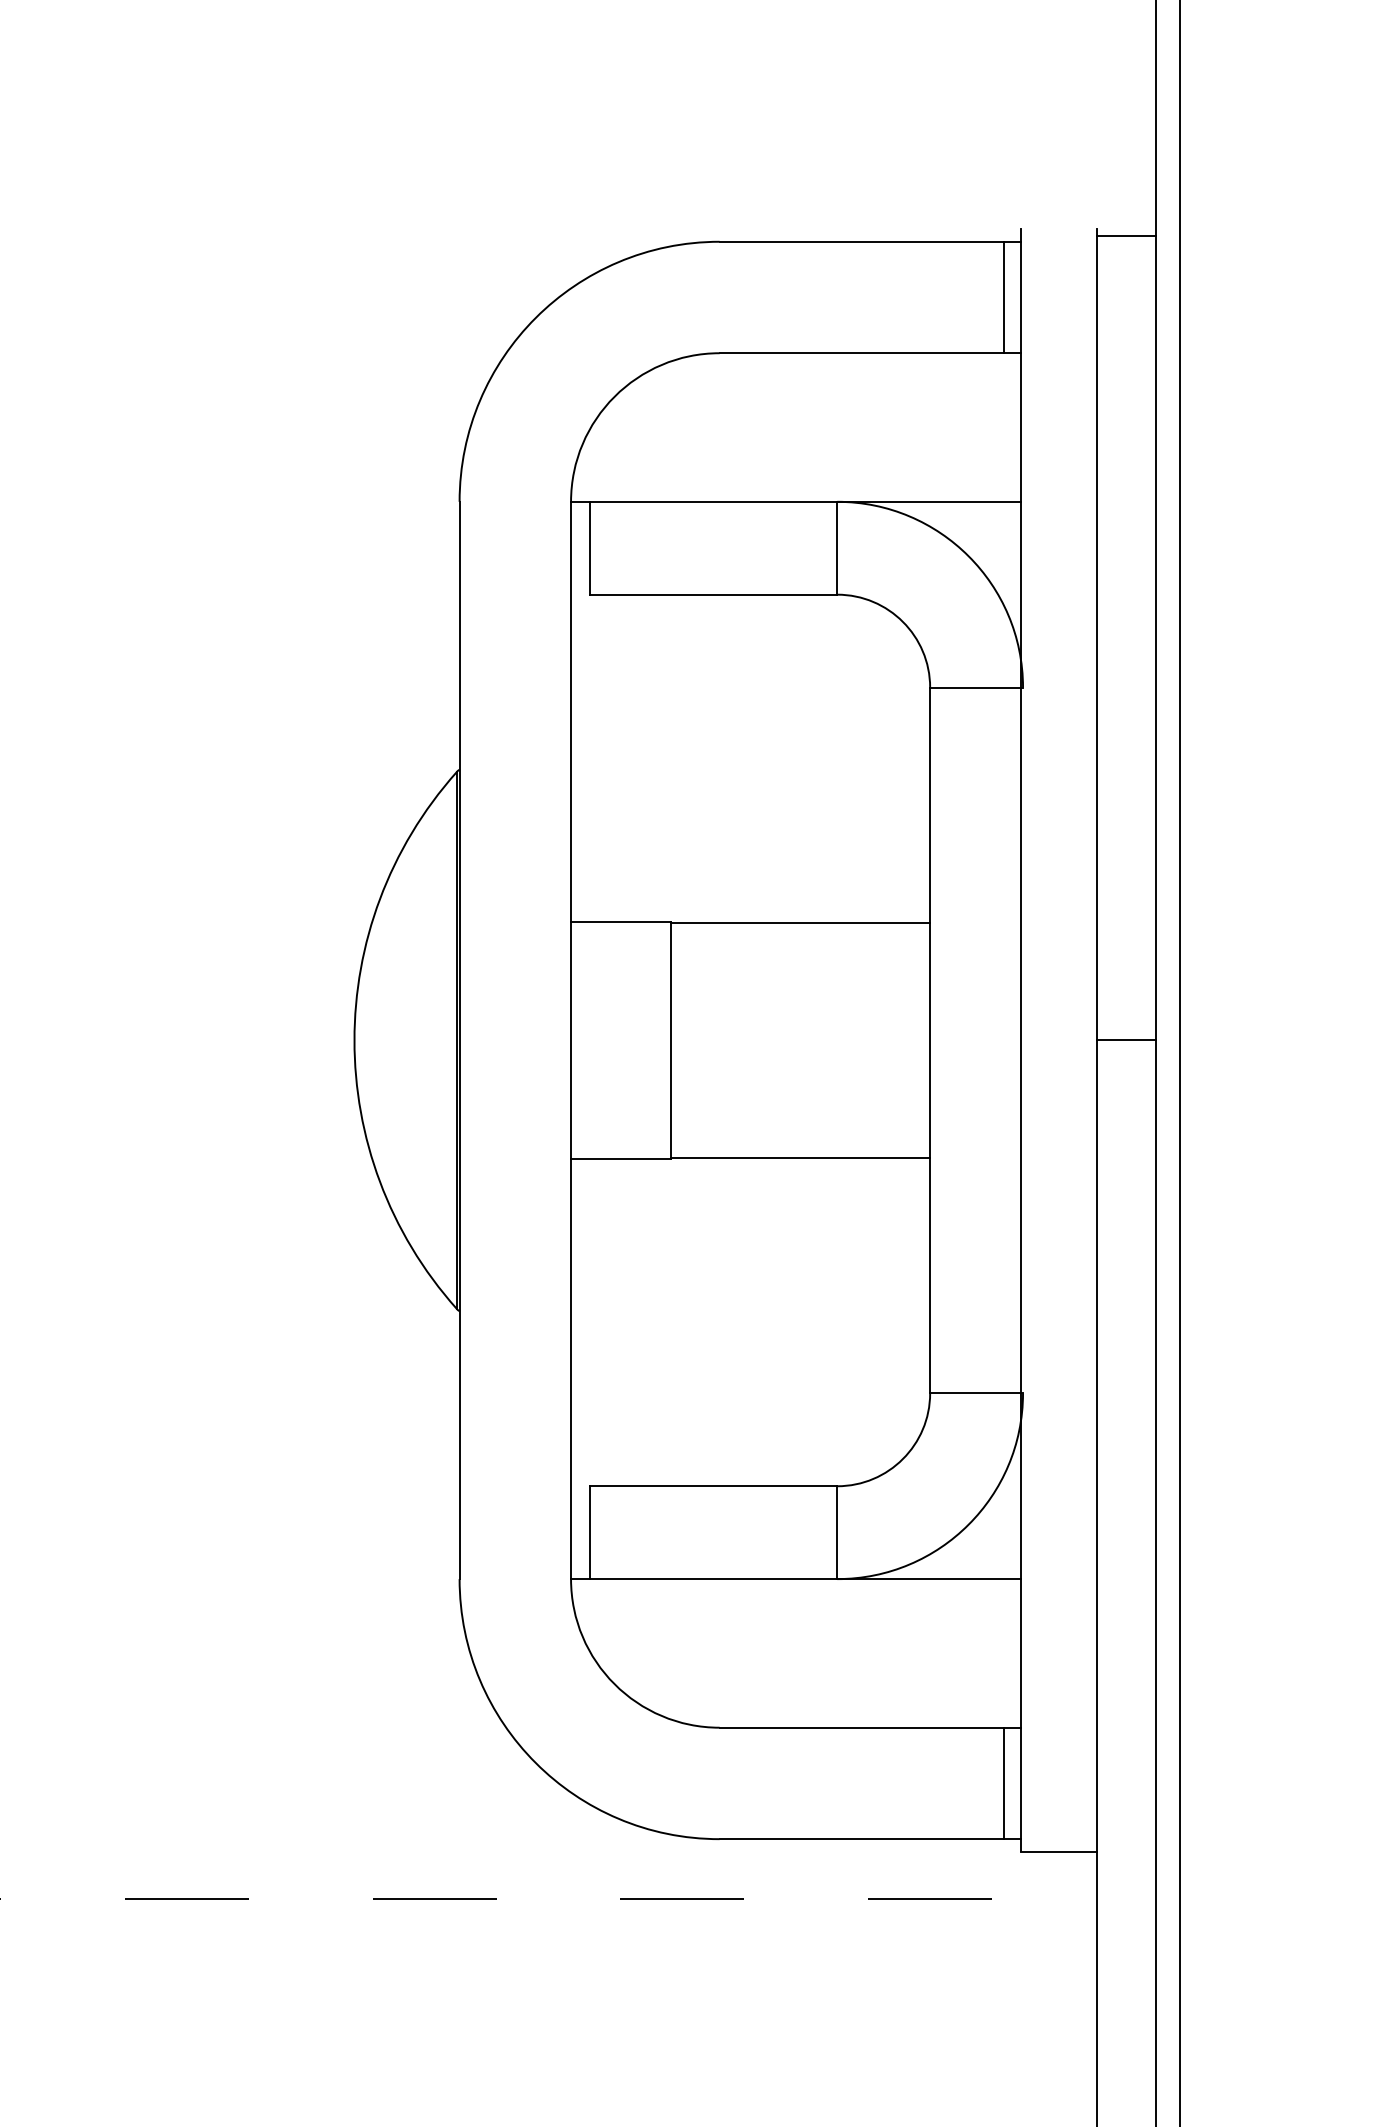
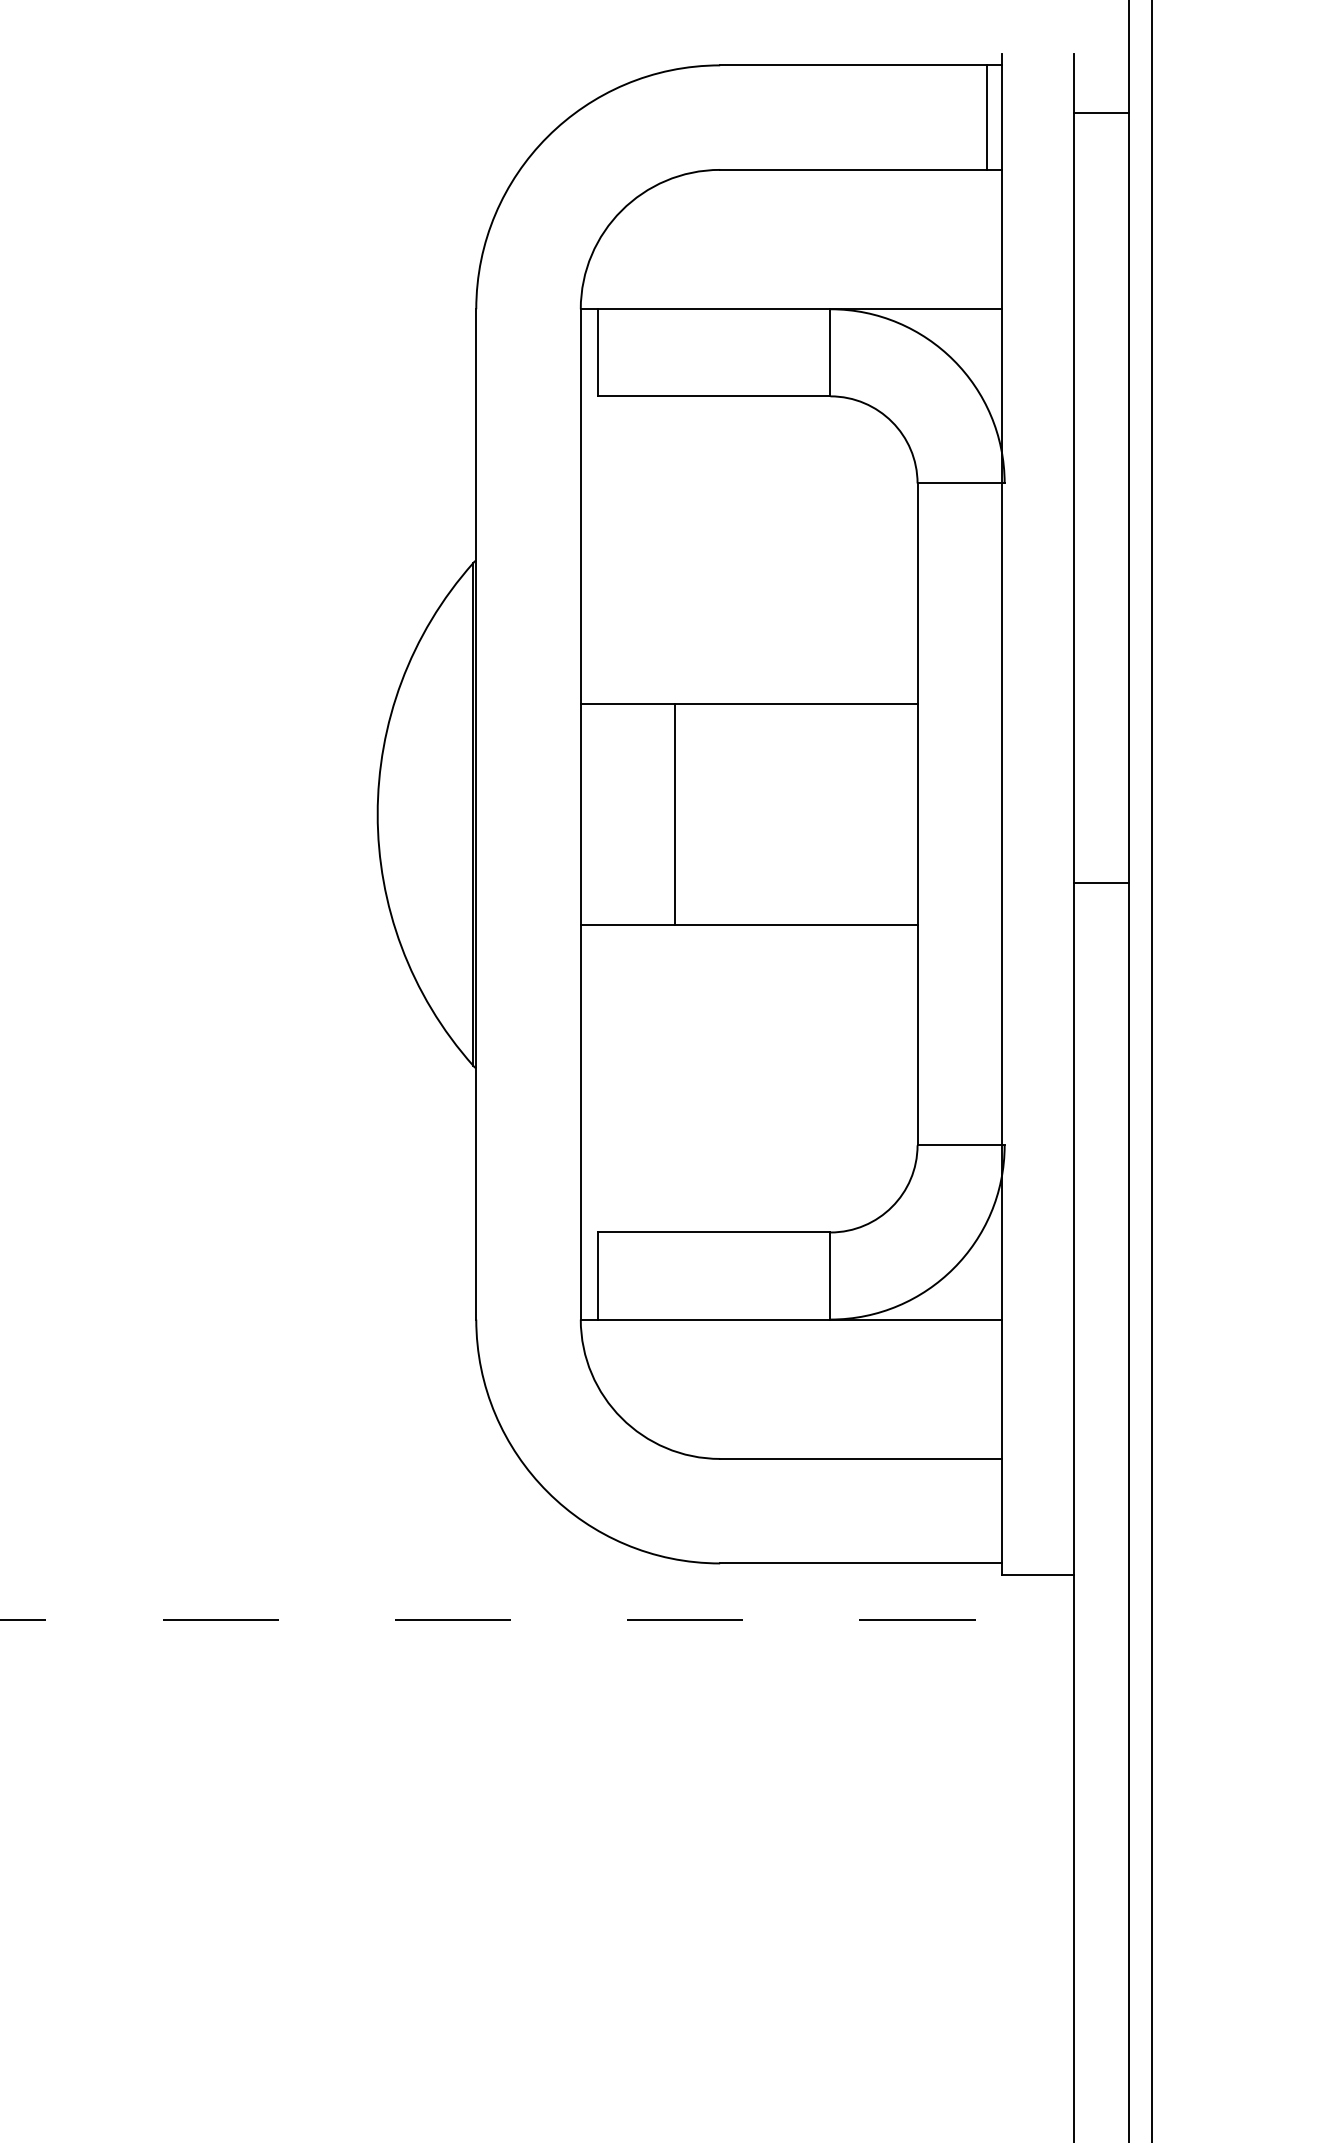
line: (1126, 235) -> (1101, 112), moved
line: (1126, 1040) -> (1101, 883), moved
line: (1004, 1782) -> (987, 1510), removed

